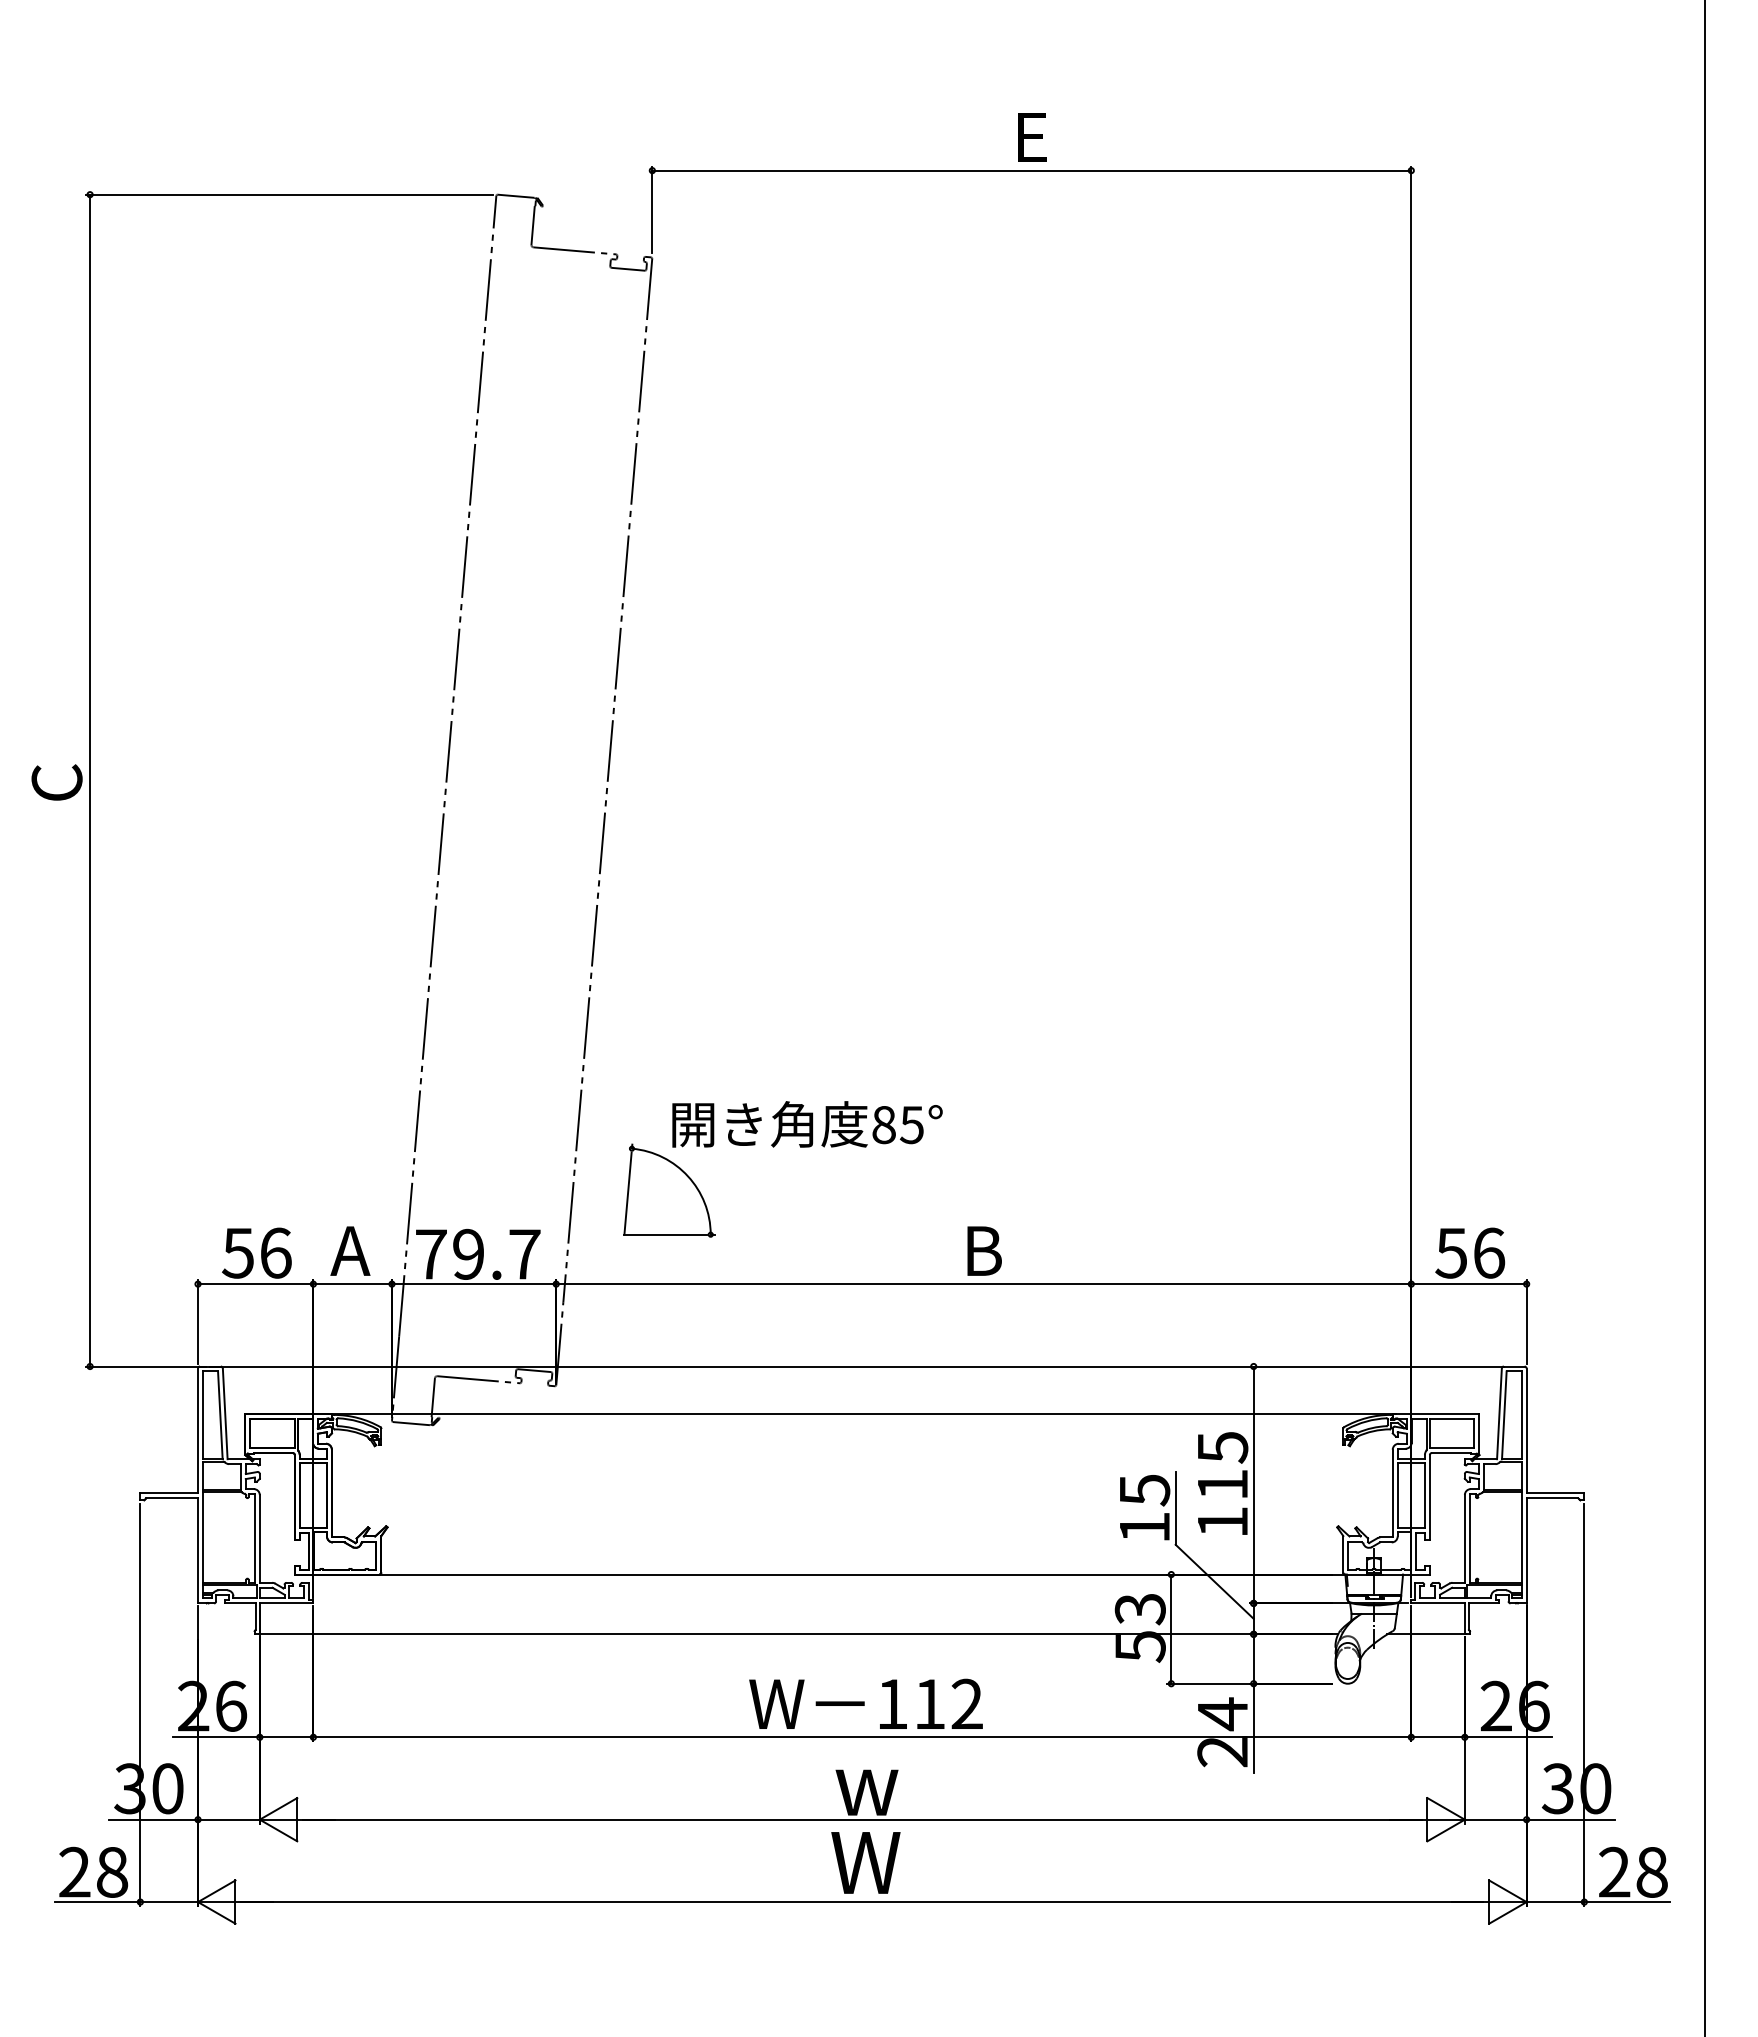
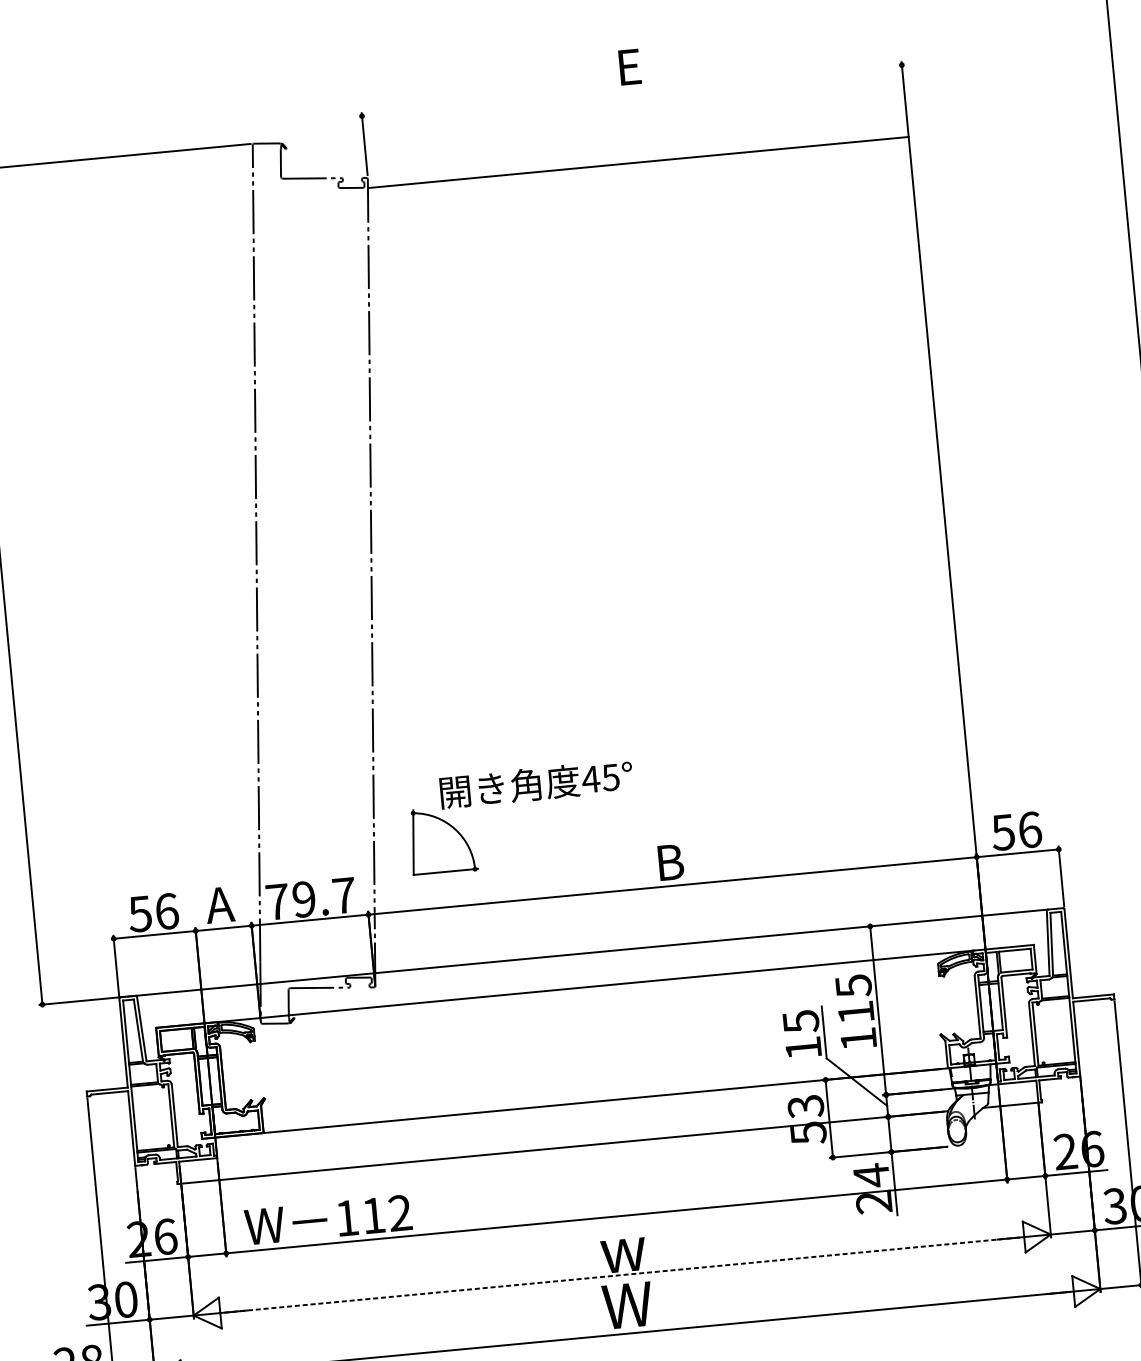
line: (1031, 170) -> (638, 162), moved
text: (883, 1125) -> (590, 779), 85° -> 45°
text: (865, 1703) -> (327, 1219), moved
line: (862, 1819) -> (622, 1274), solid -> dashed

